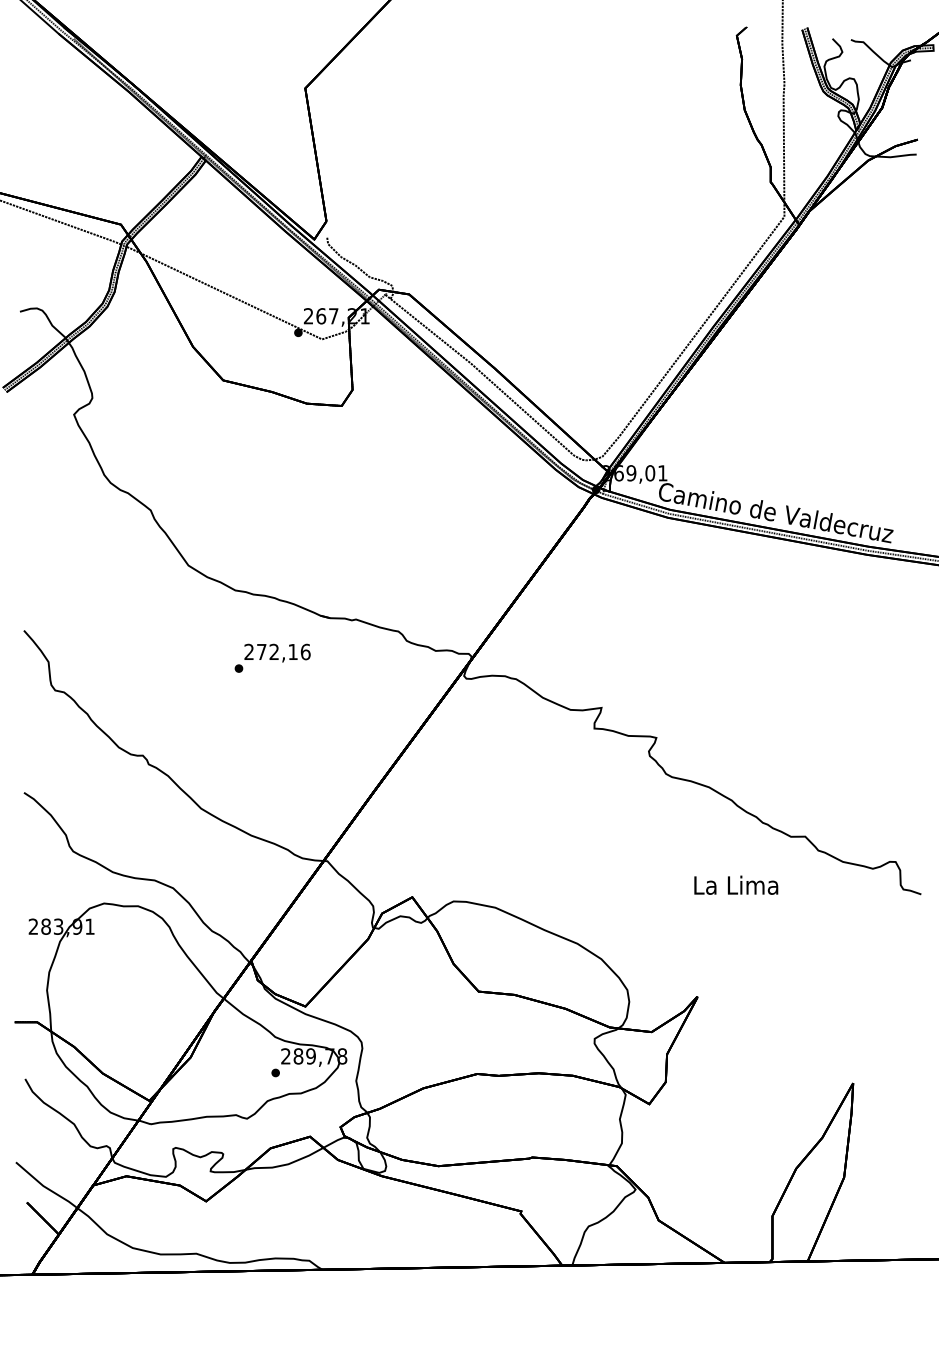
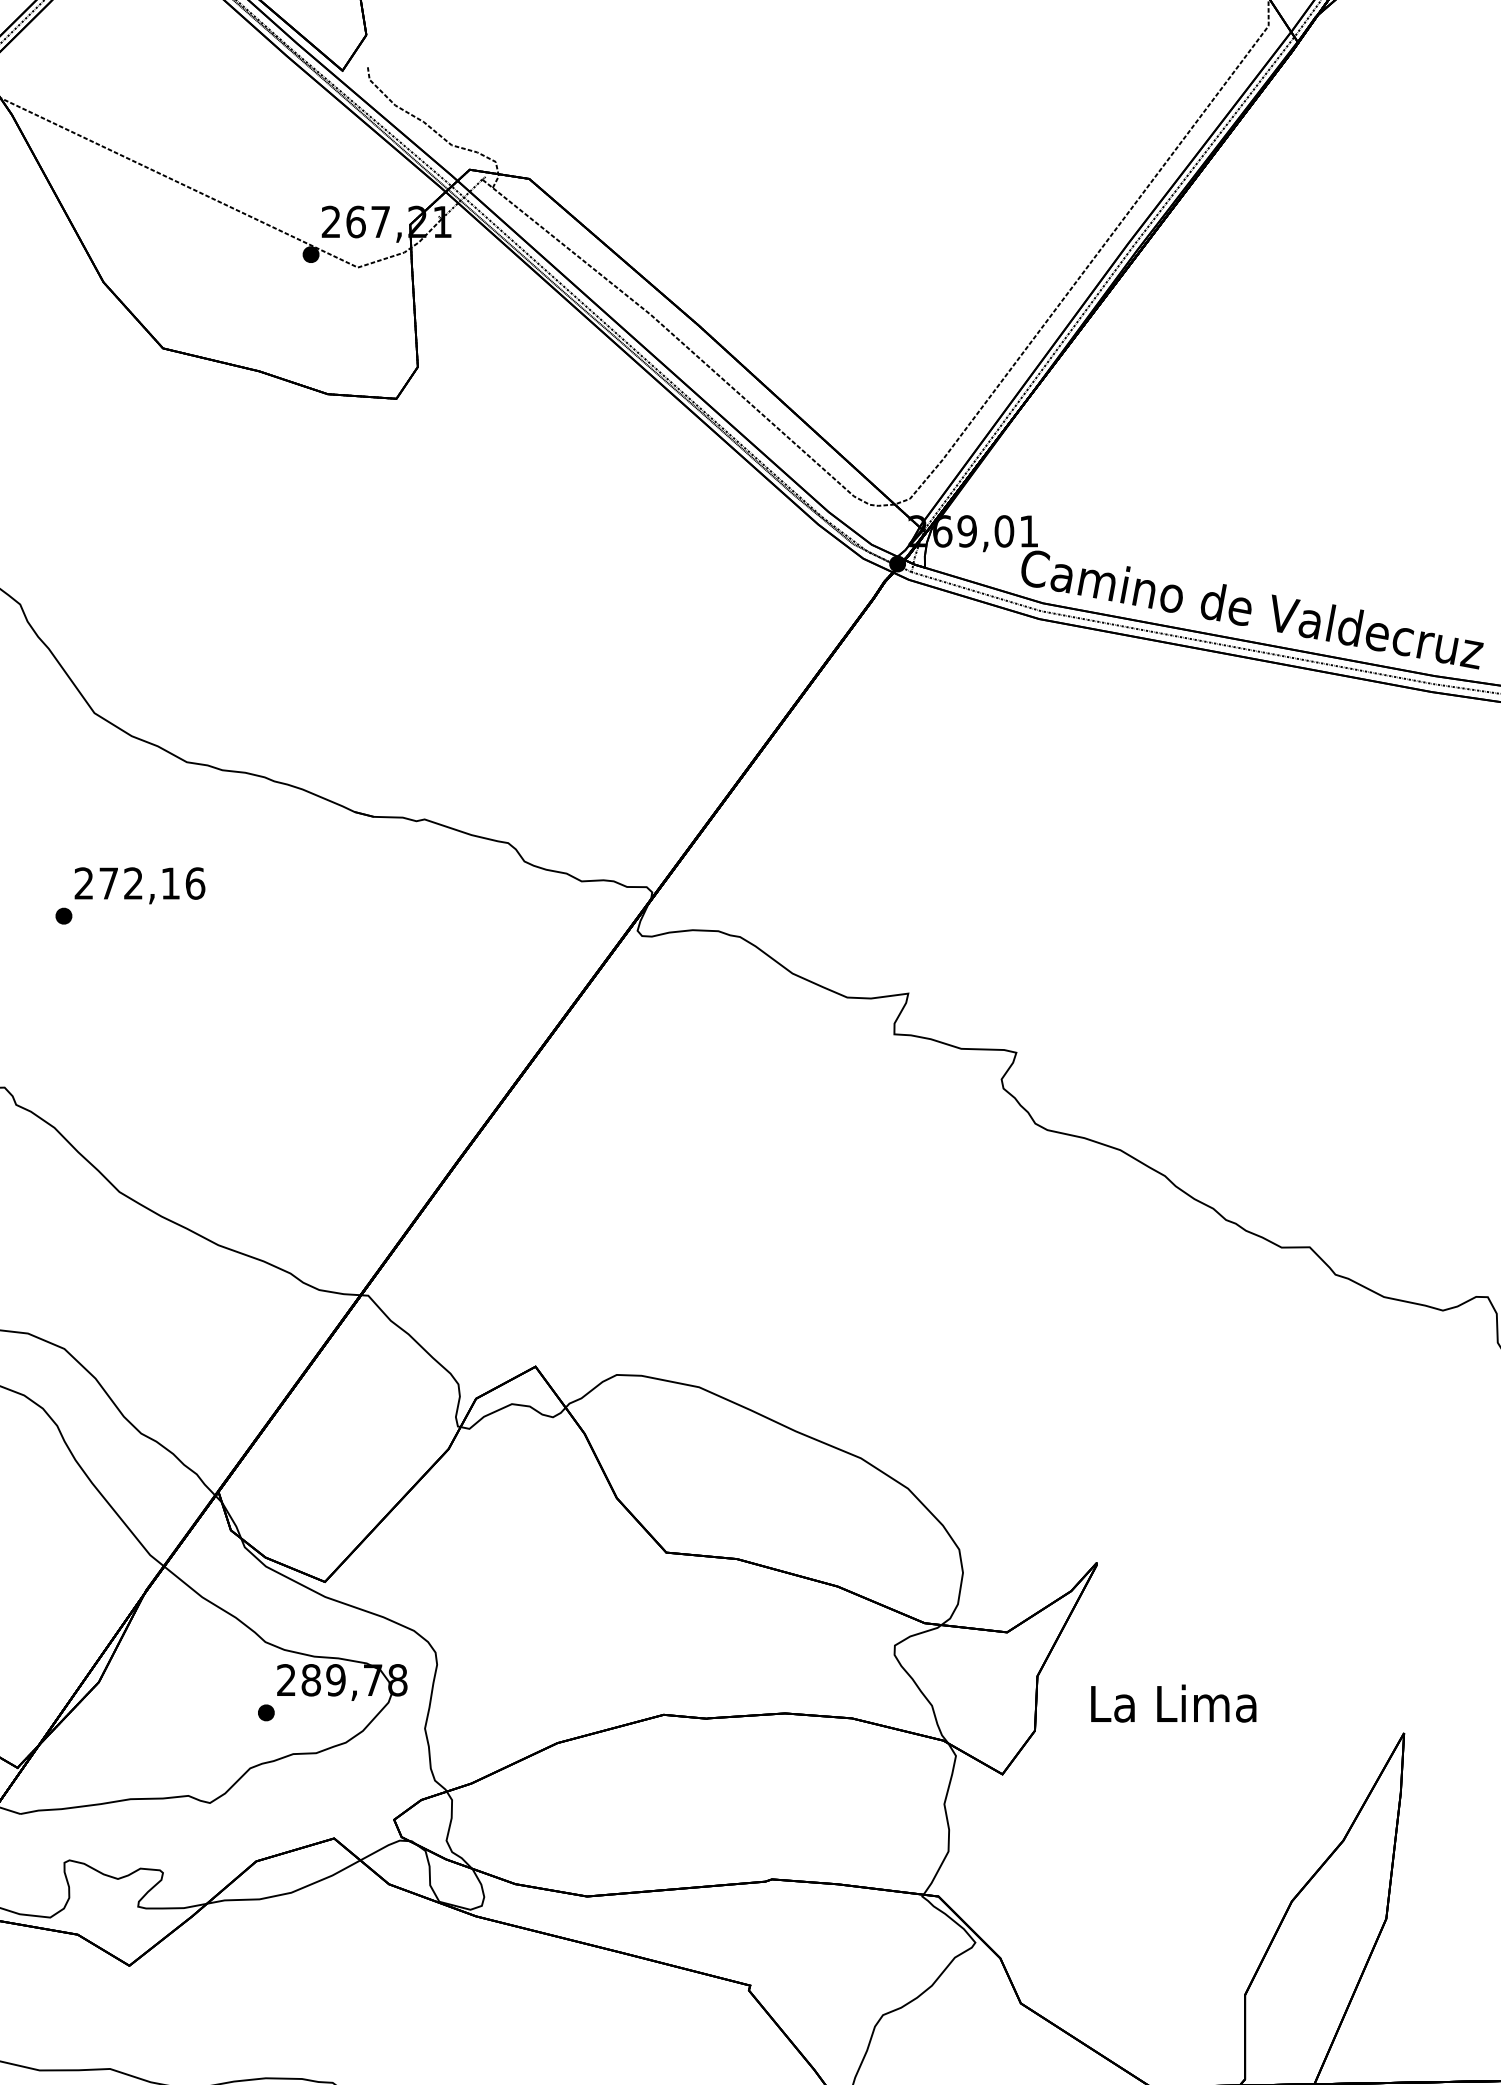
text: (272, 657) -> (130, 894), moved
text: (736, 884) -> (1174, 1702), moved

